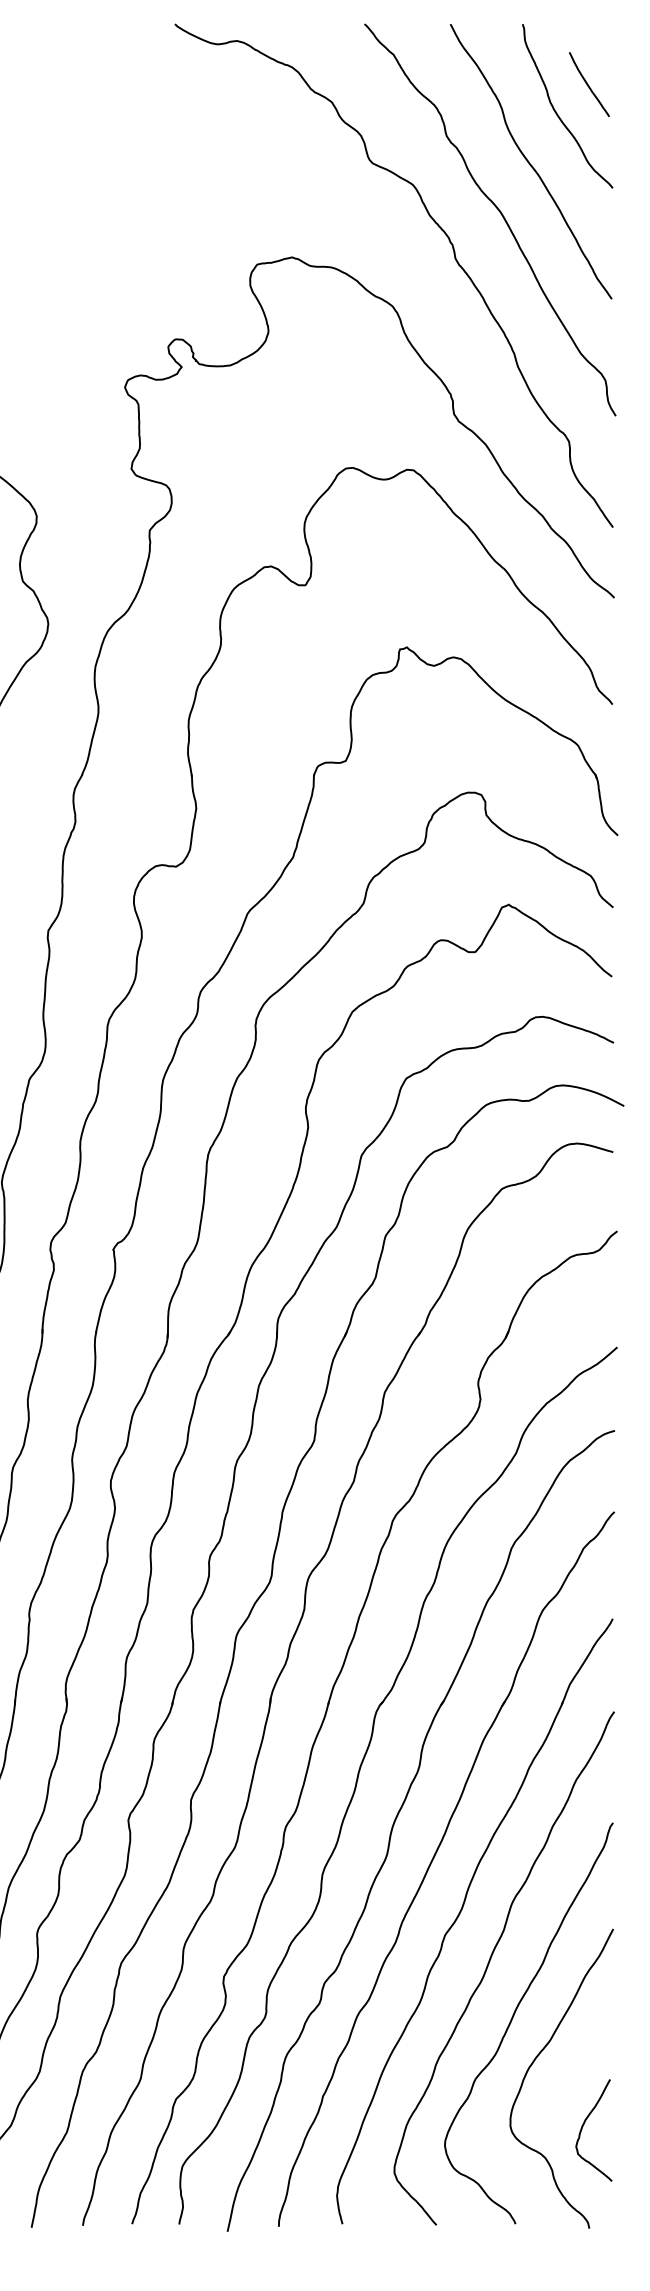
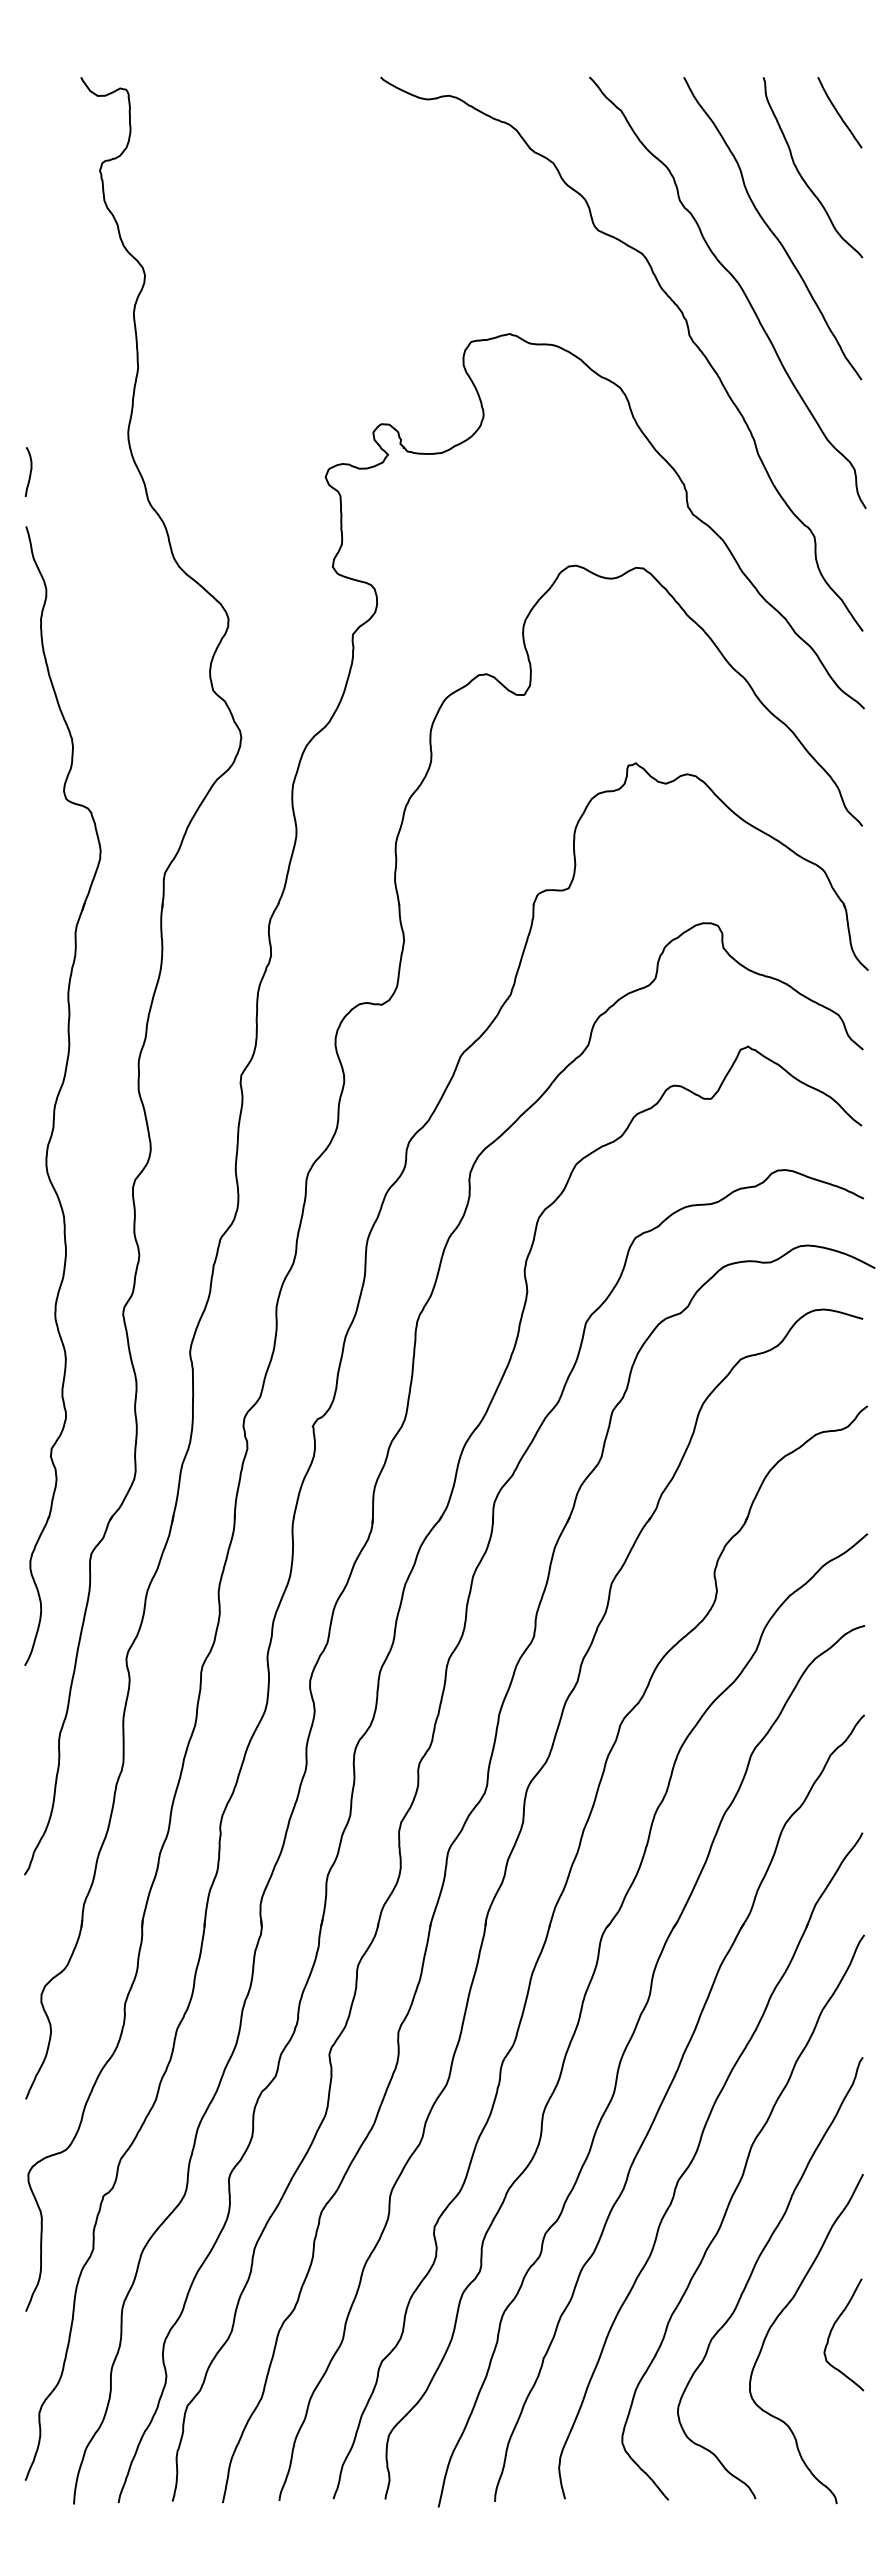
curve: (588, 84) -> (838, 112), moved
curve: (584, 2124) -> (833, 2328), moved

